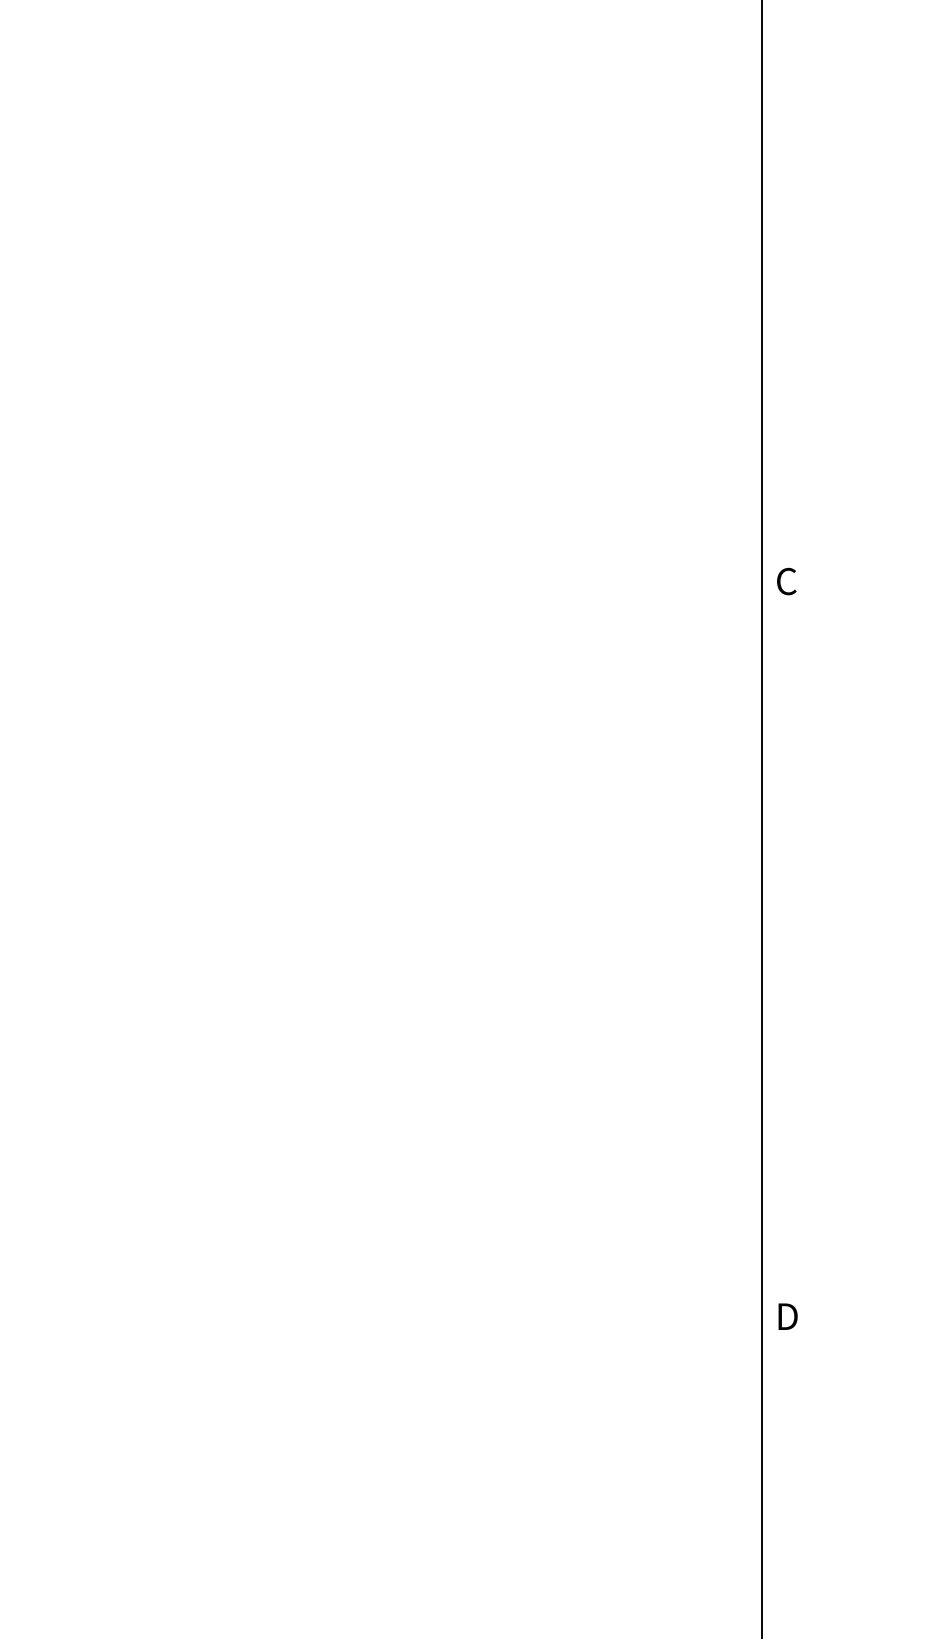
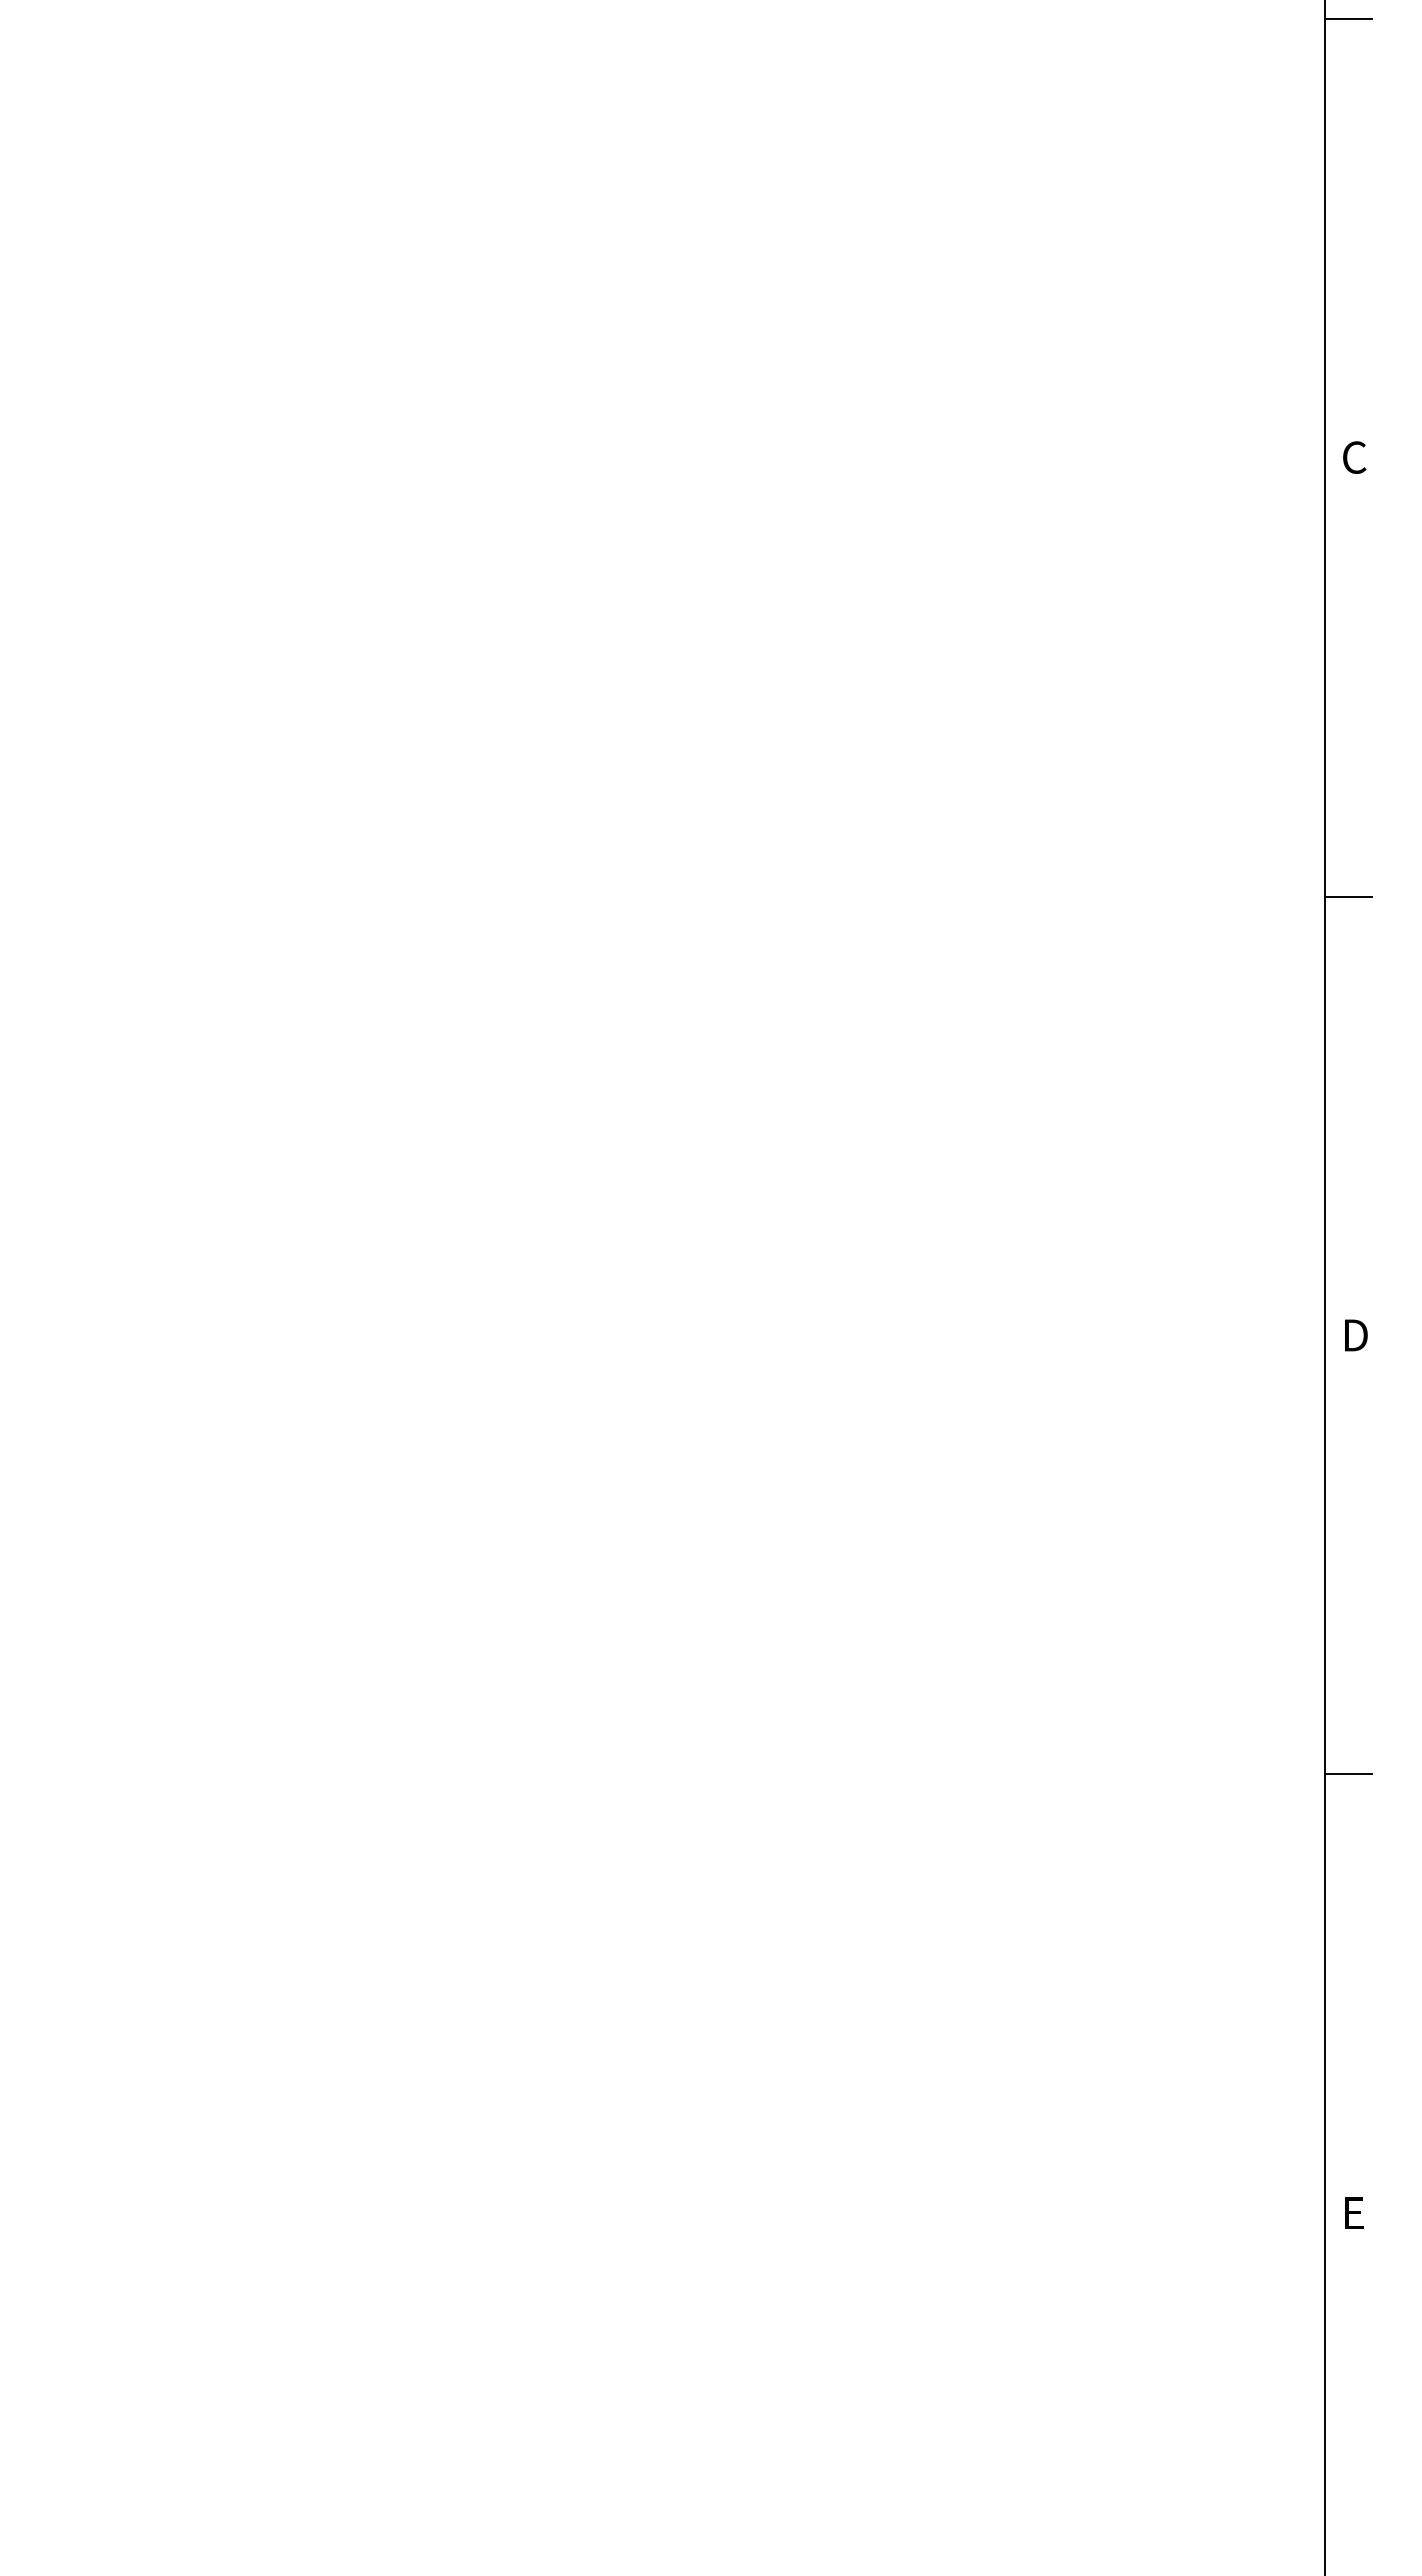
line: (781, 213) -> (1348, 896), added
text: (787, 581) -> (1355, 1335), C -> D
line: (781, 949) -> (1348, 1774), added
text: (788, 1316) -> (1356, 2213), D -> E

